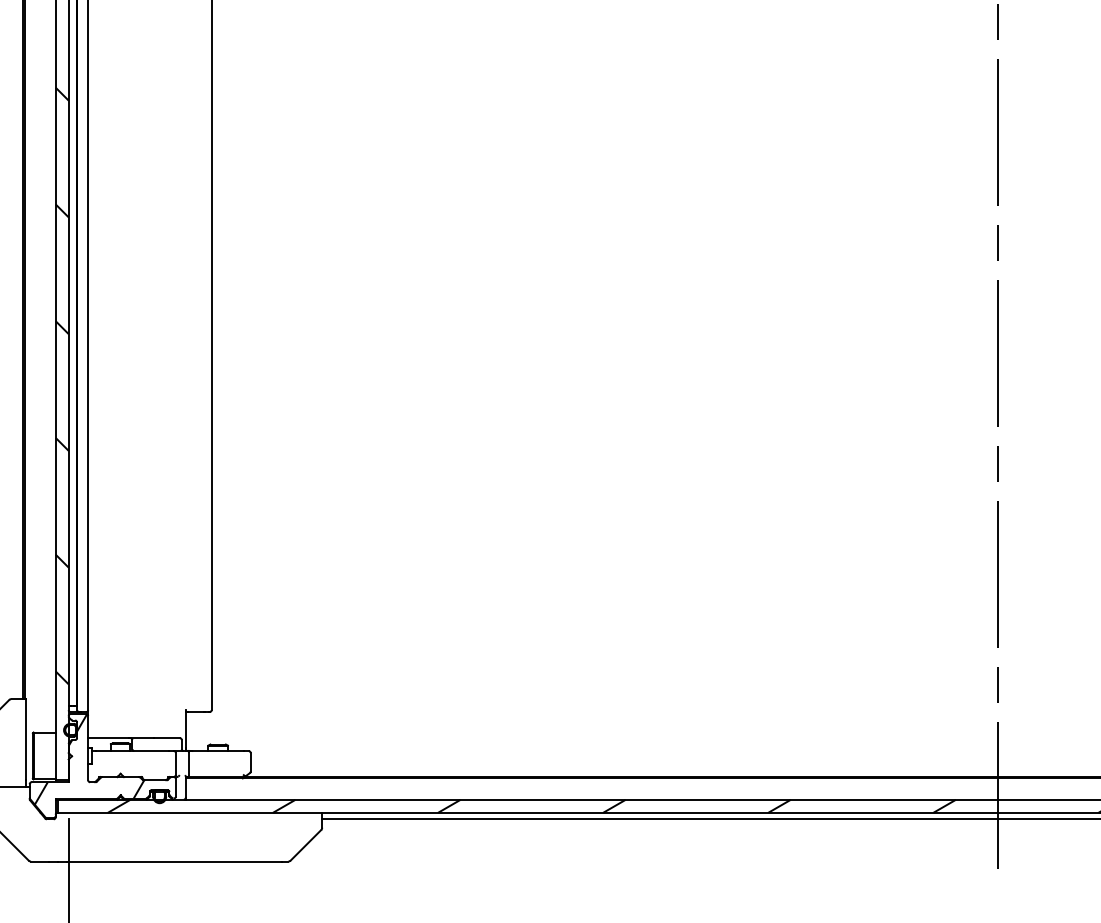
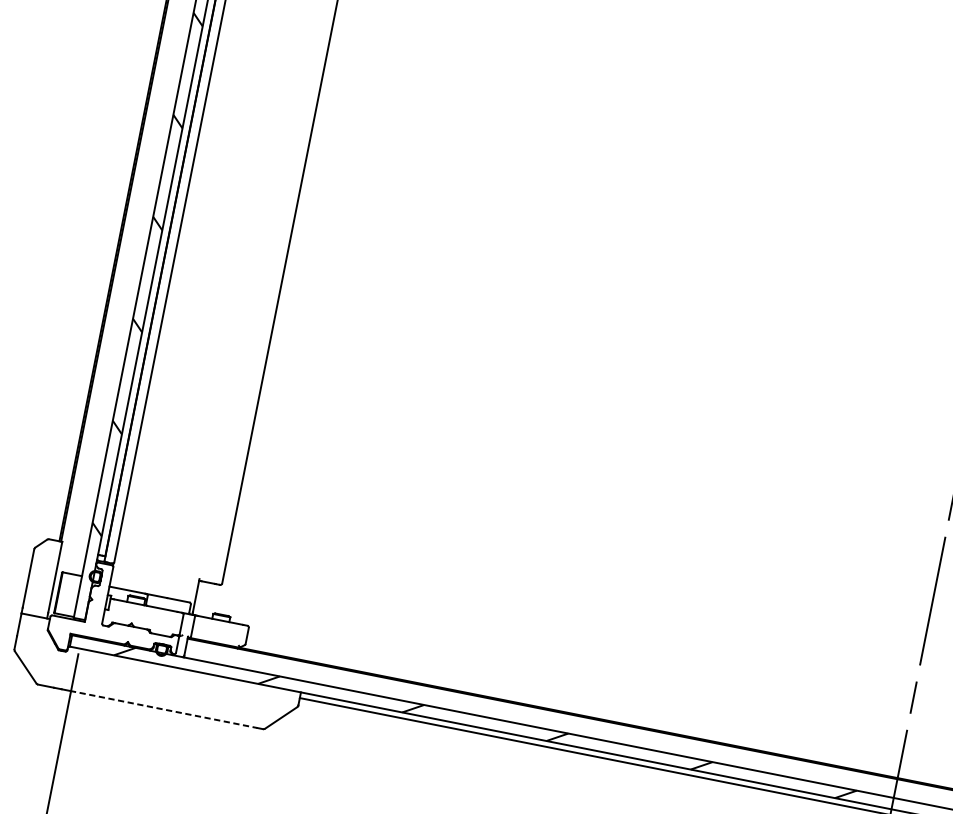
hatch: (89, 759) -> (106, 605), removed
line: (175, 861) -> (164, 709), solid -> dashed

